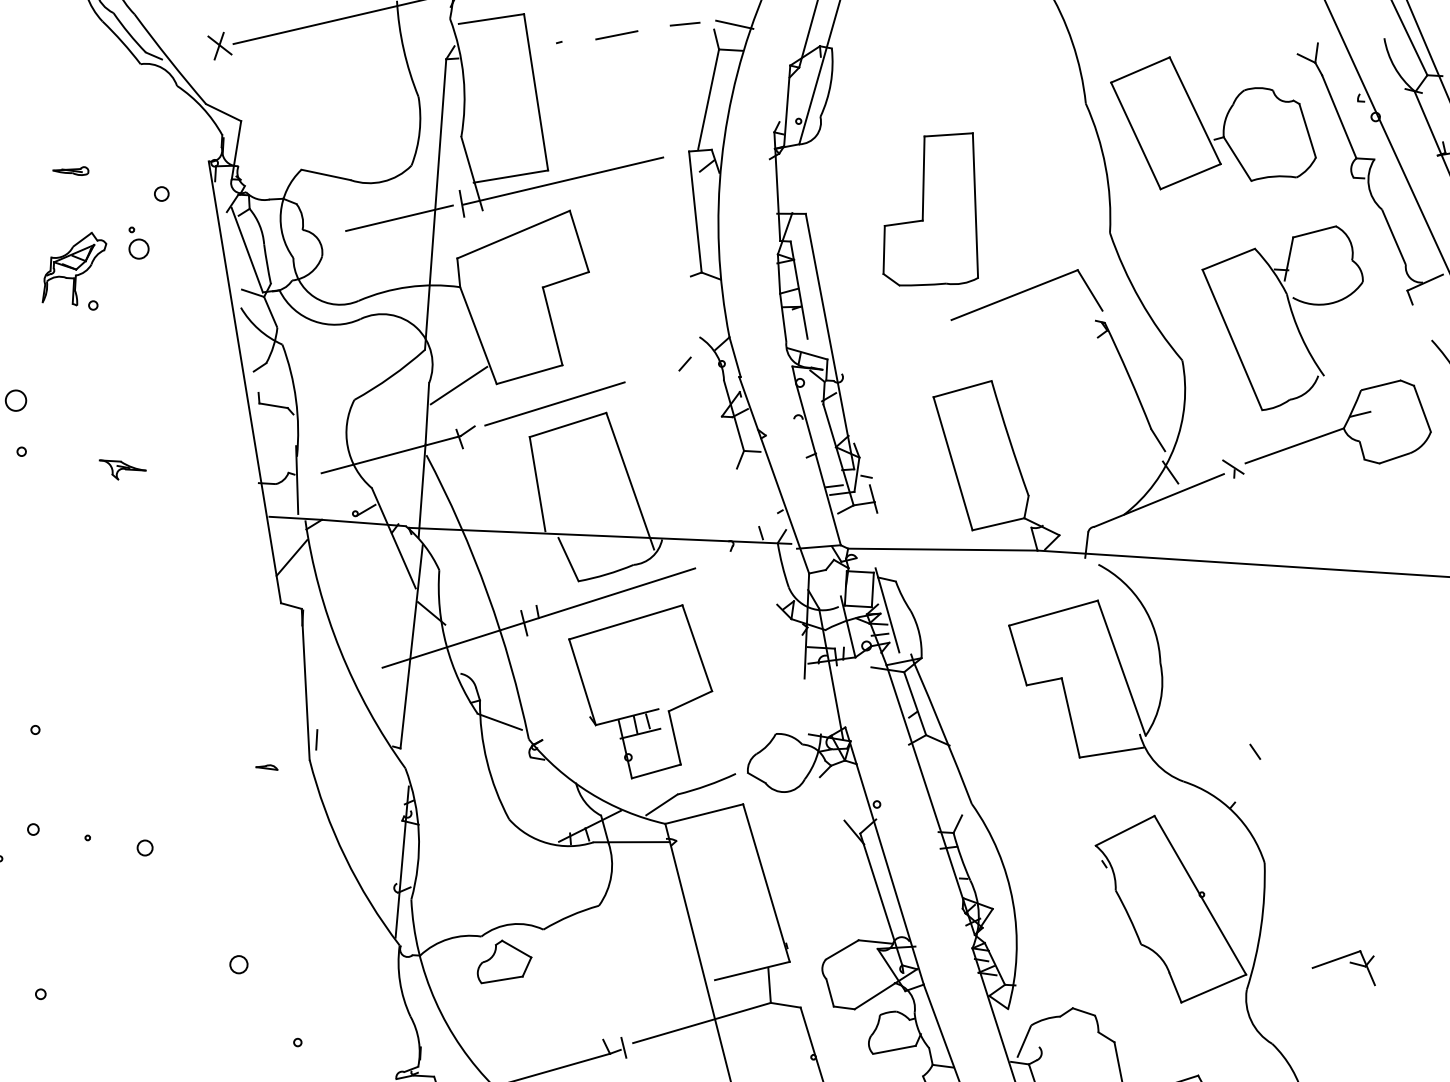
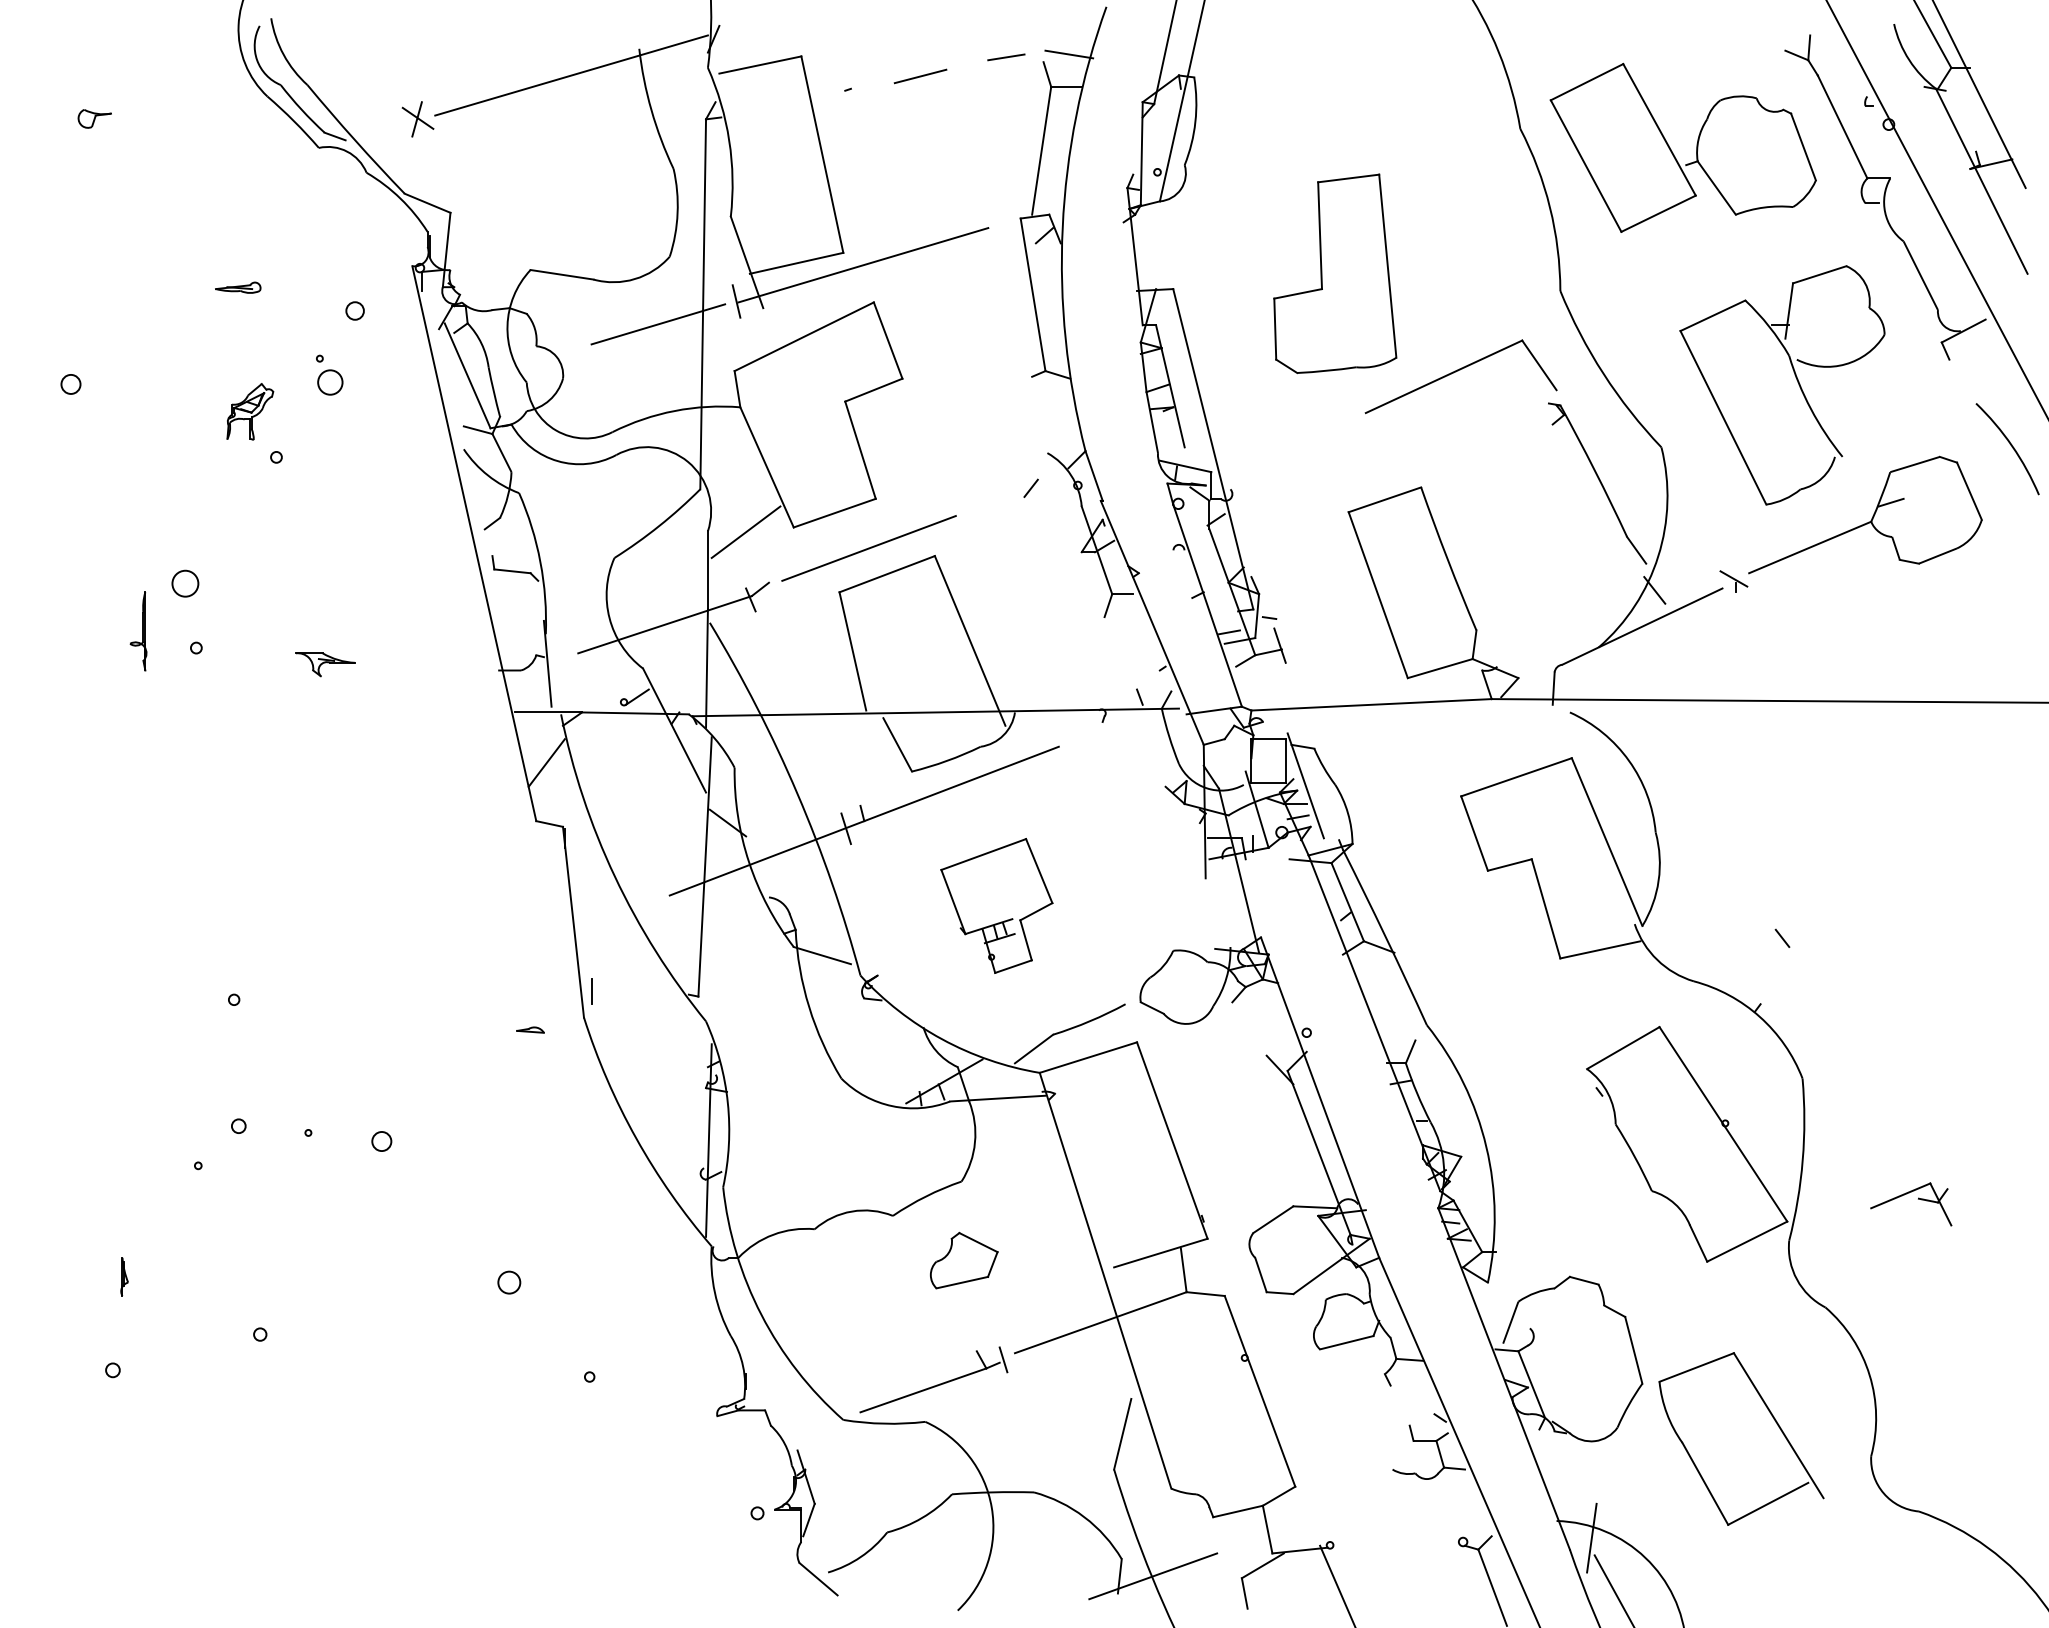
part: (74, 268) -> (250, 411), size x0.6
part: (638, 690) -> (996, 905), size x0.6
part: (504, 962) -> (964, 1260), moved

